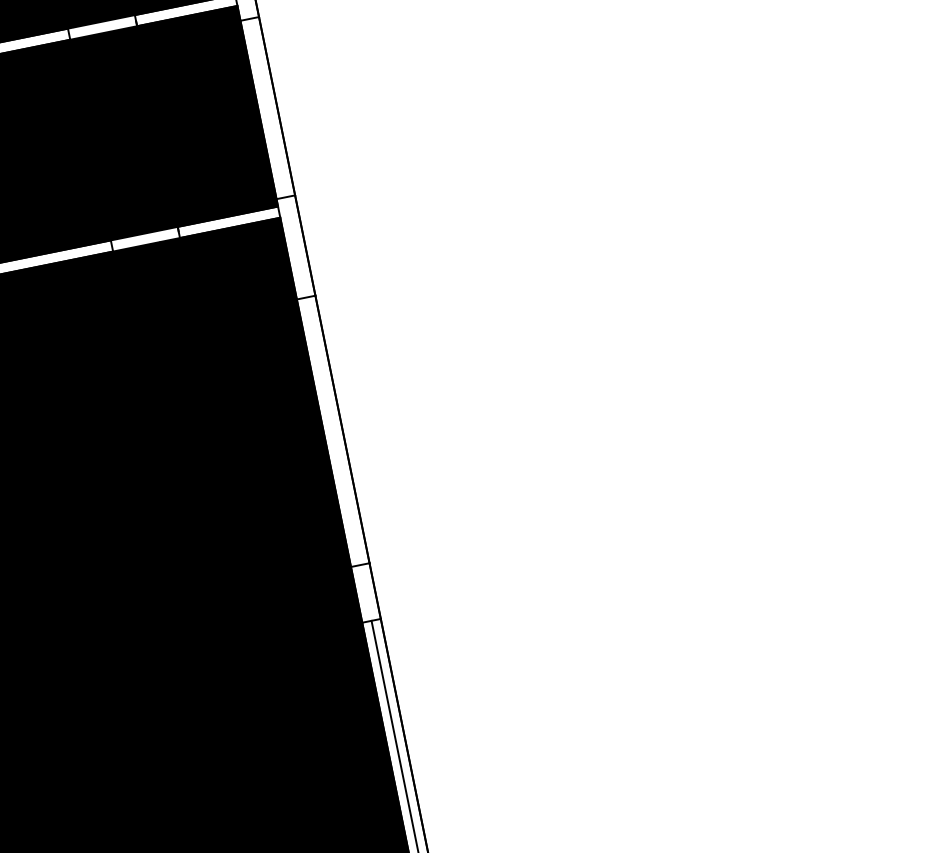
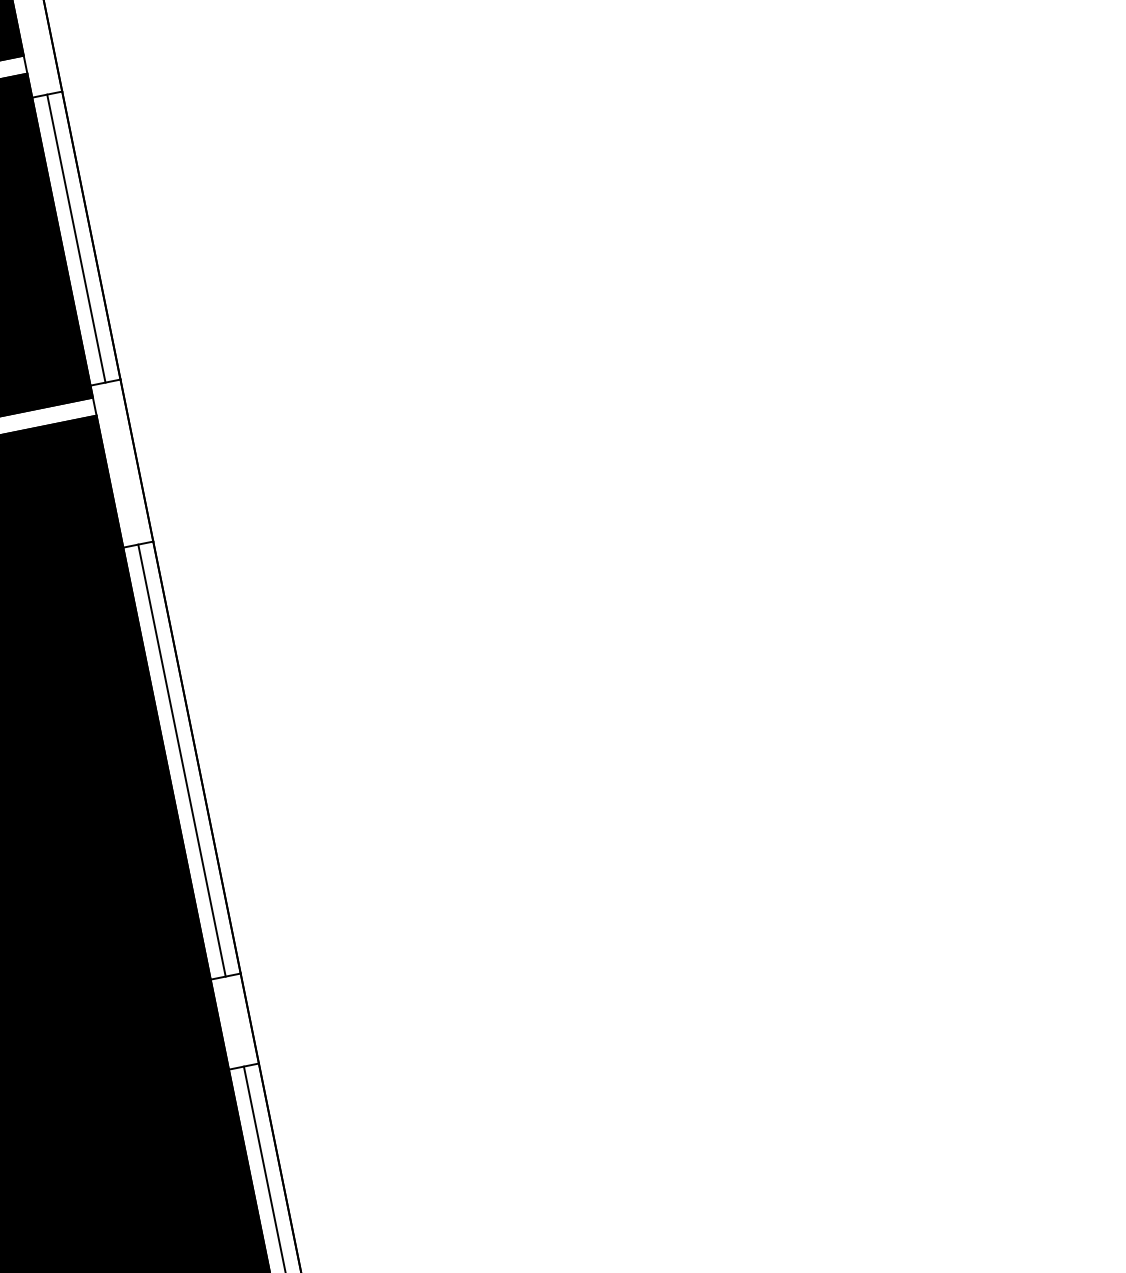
line: (267, 107) -> (75, 237), added
line: (333, 431) -> (182, 760), added

